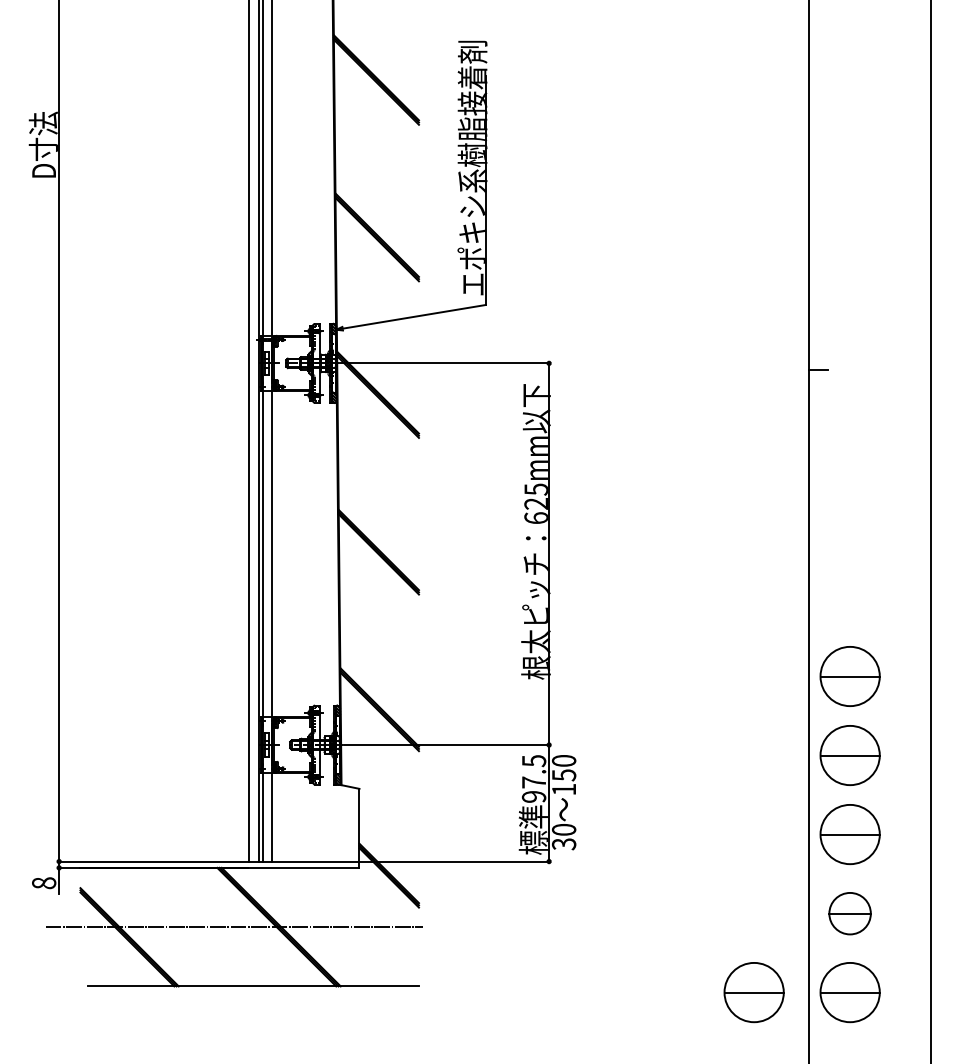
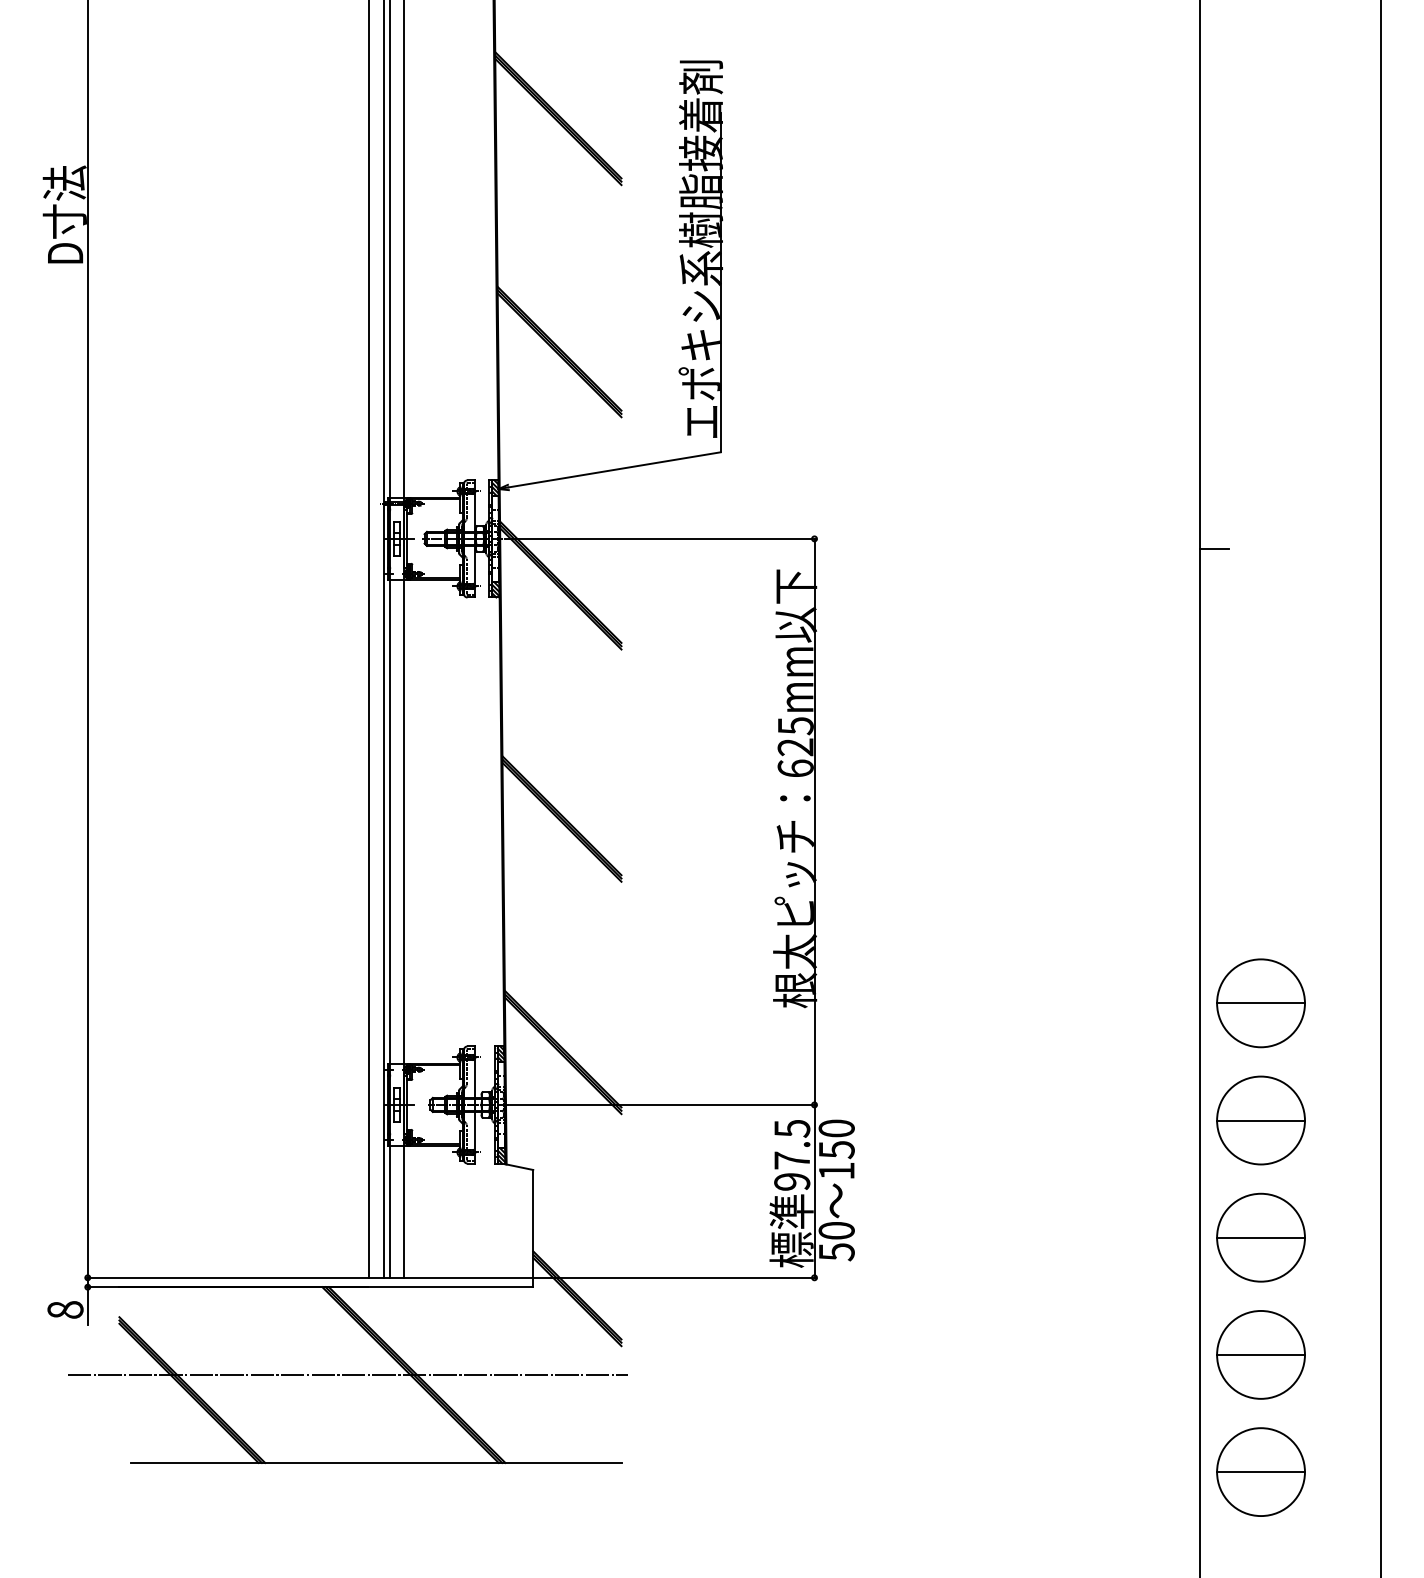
text: (563, 843) -> (835, 1251), 30 -> 50
part: (849, 913) -> (1260, 1354), size x1.43
part: (753, 992) -> (1117, 1472), removed

